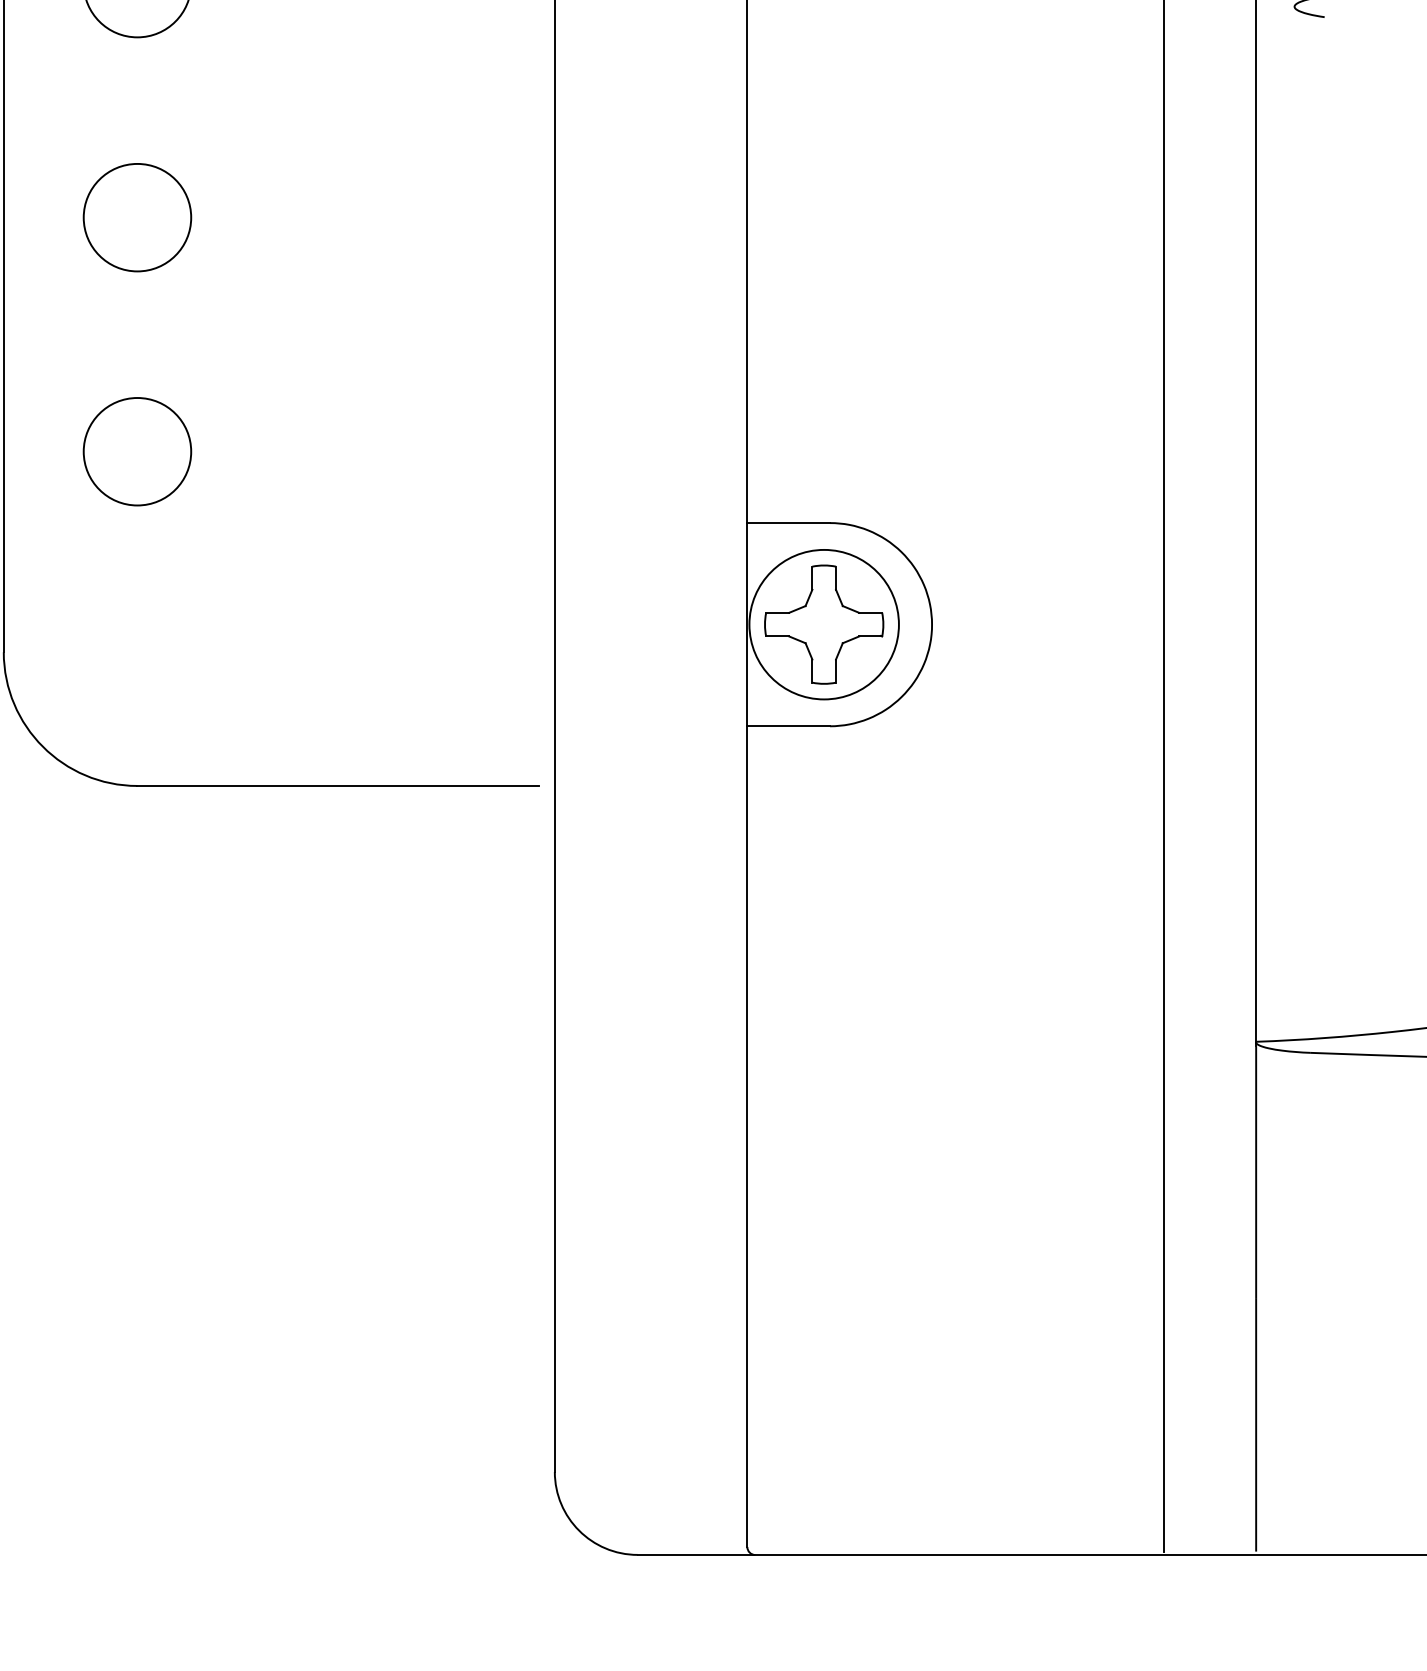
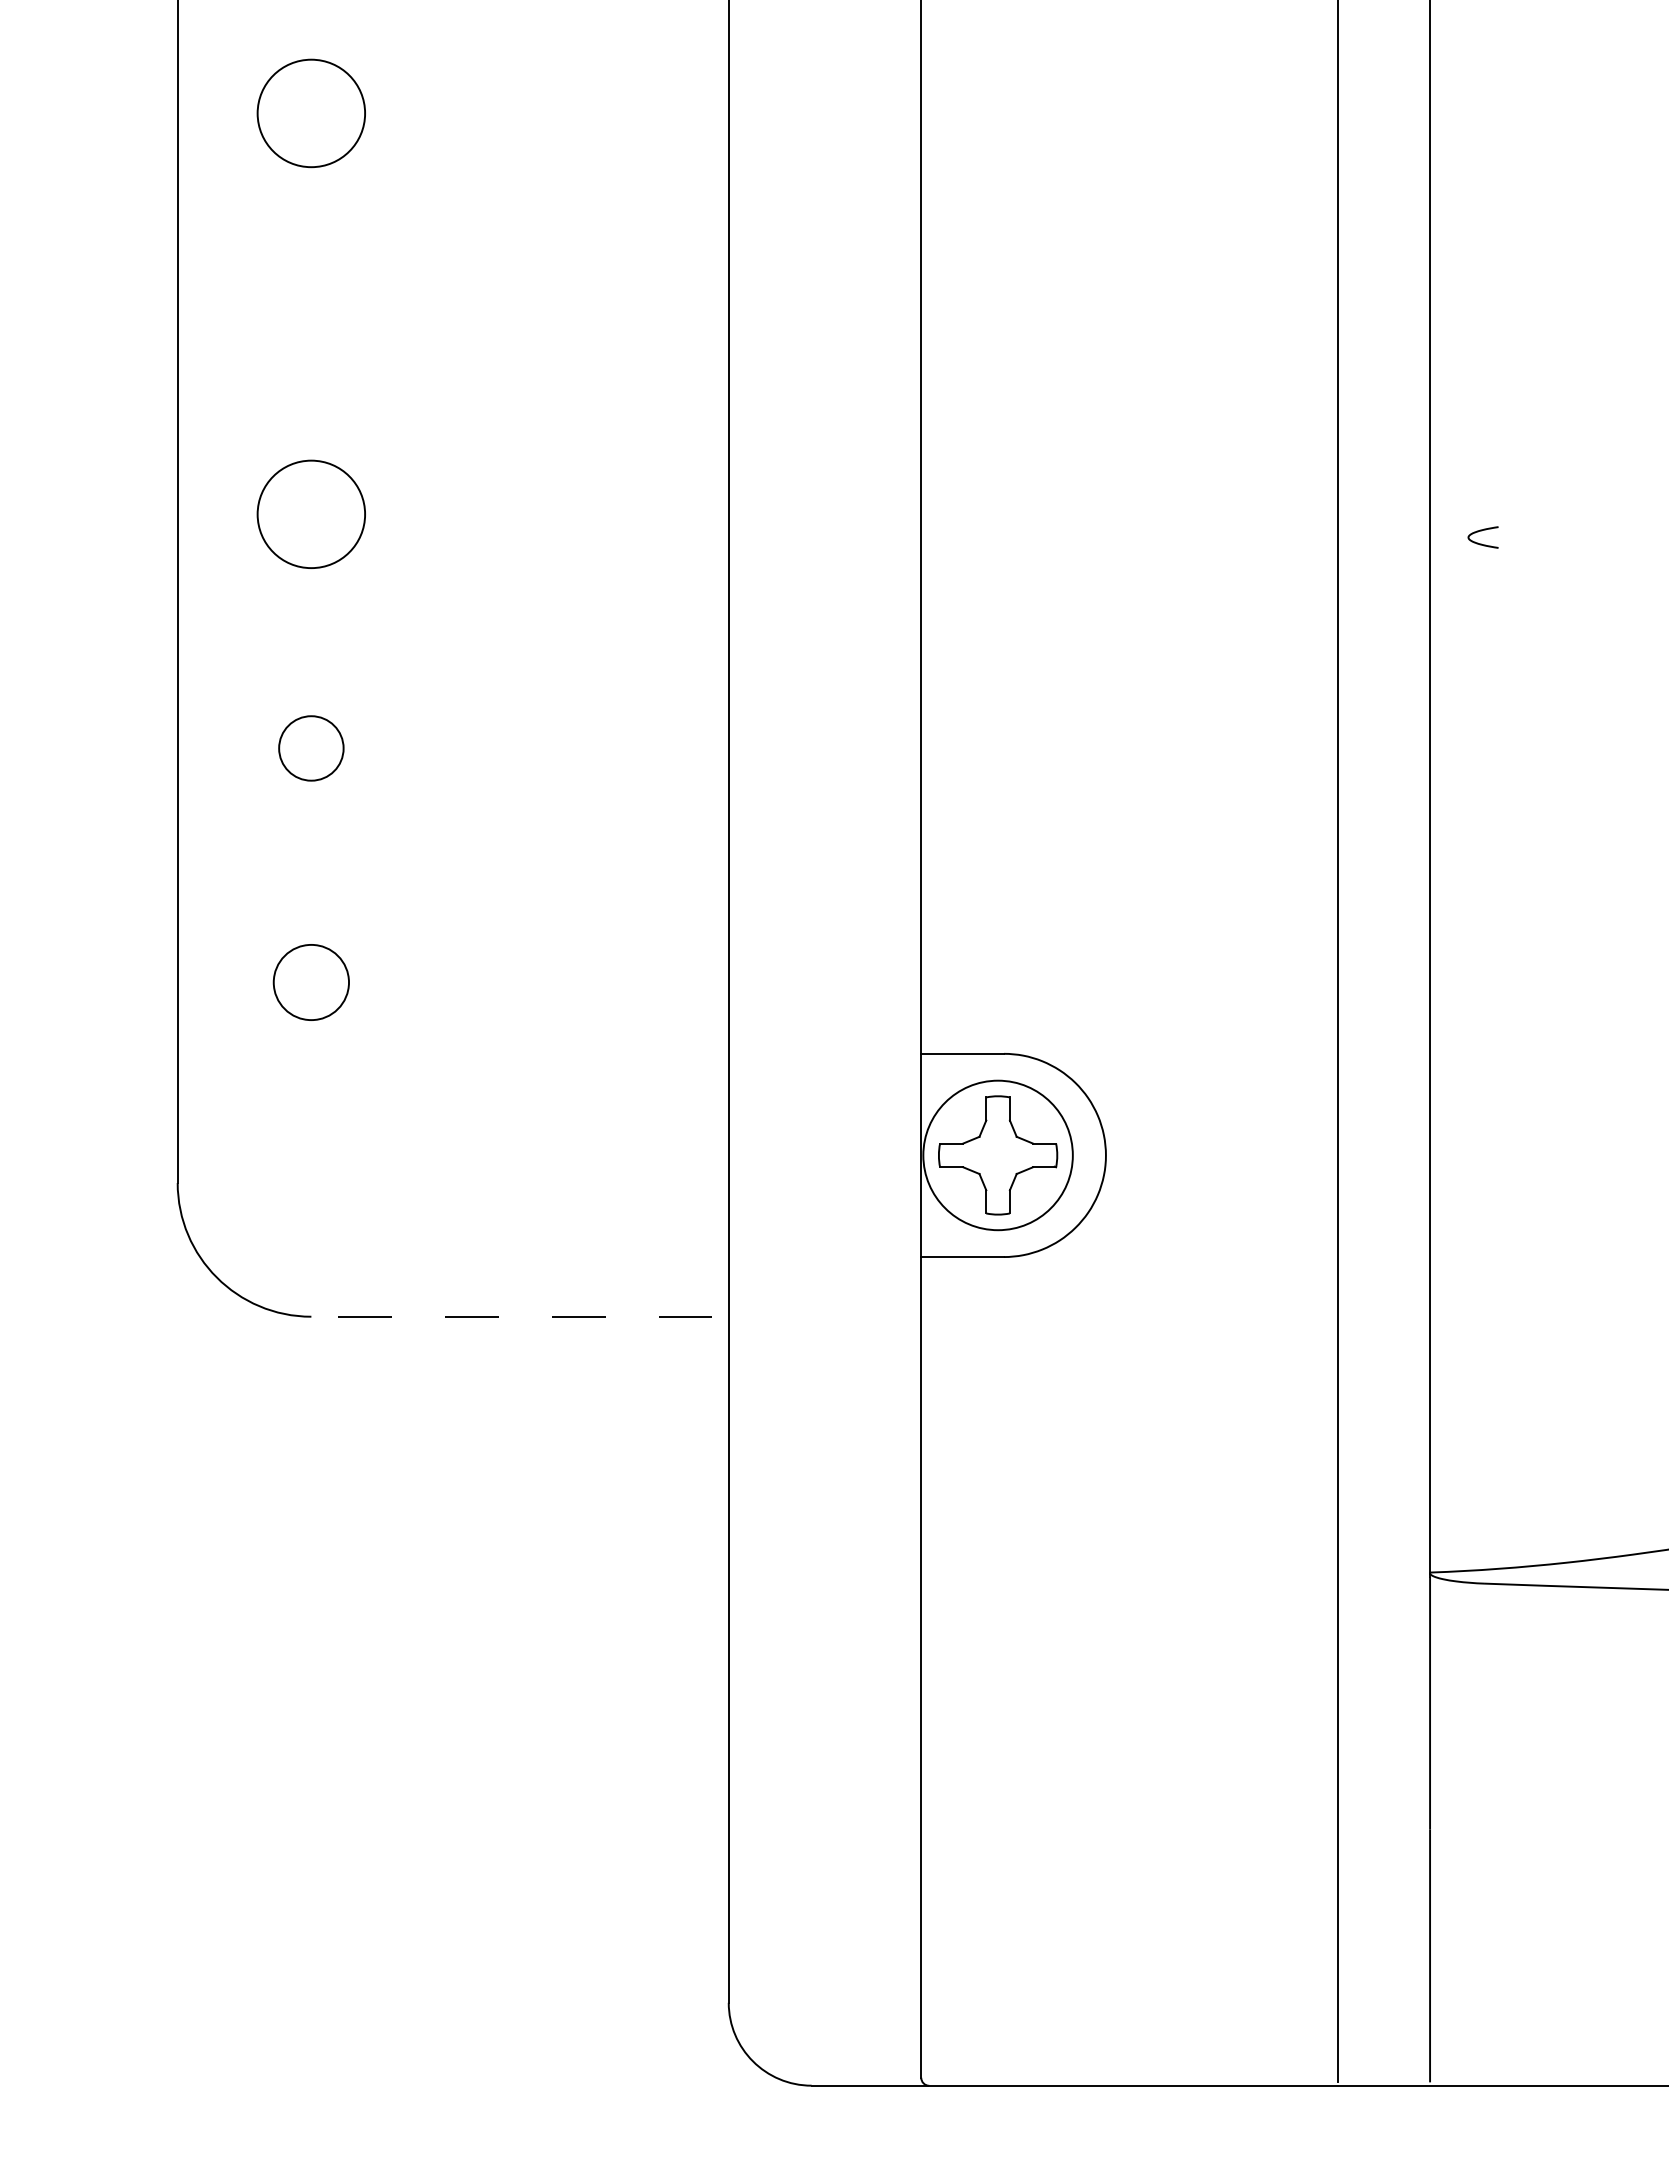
circle: (137, 217) -> (311, 748), size x0.6
circle: (137, 451) -> (311, 982), size x0.7
line: (337, 785) -> (511, 1316), solid -> dashed

